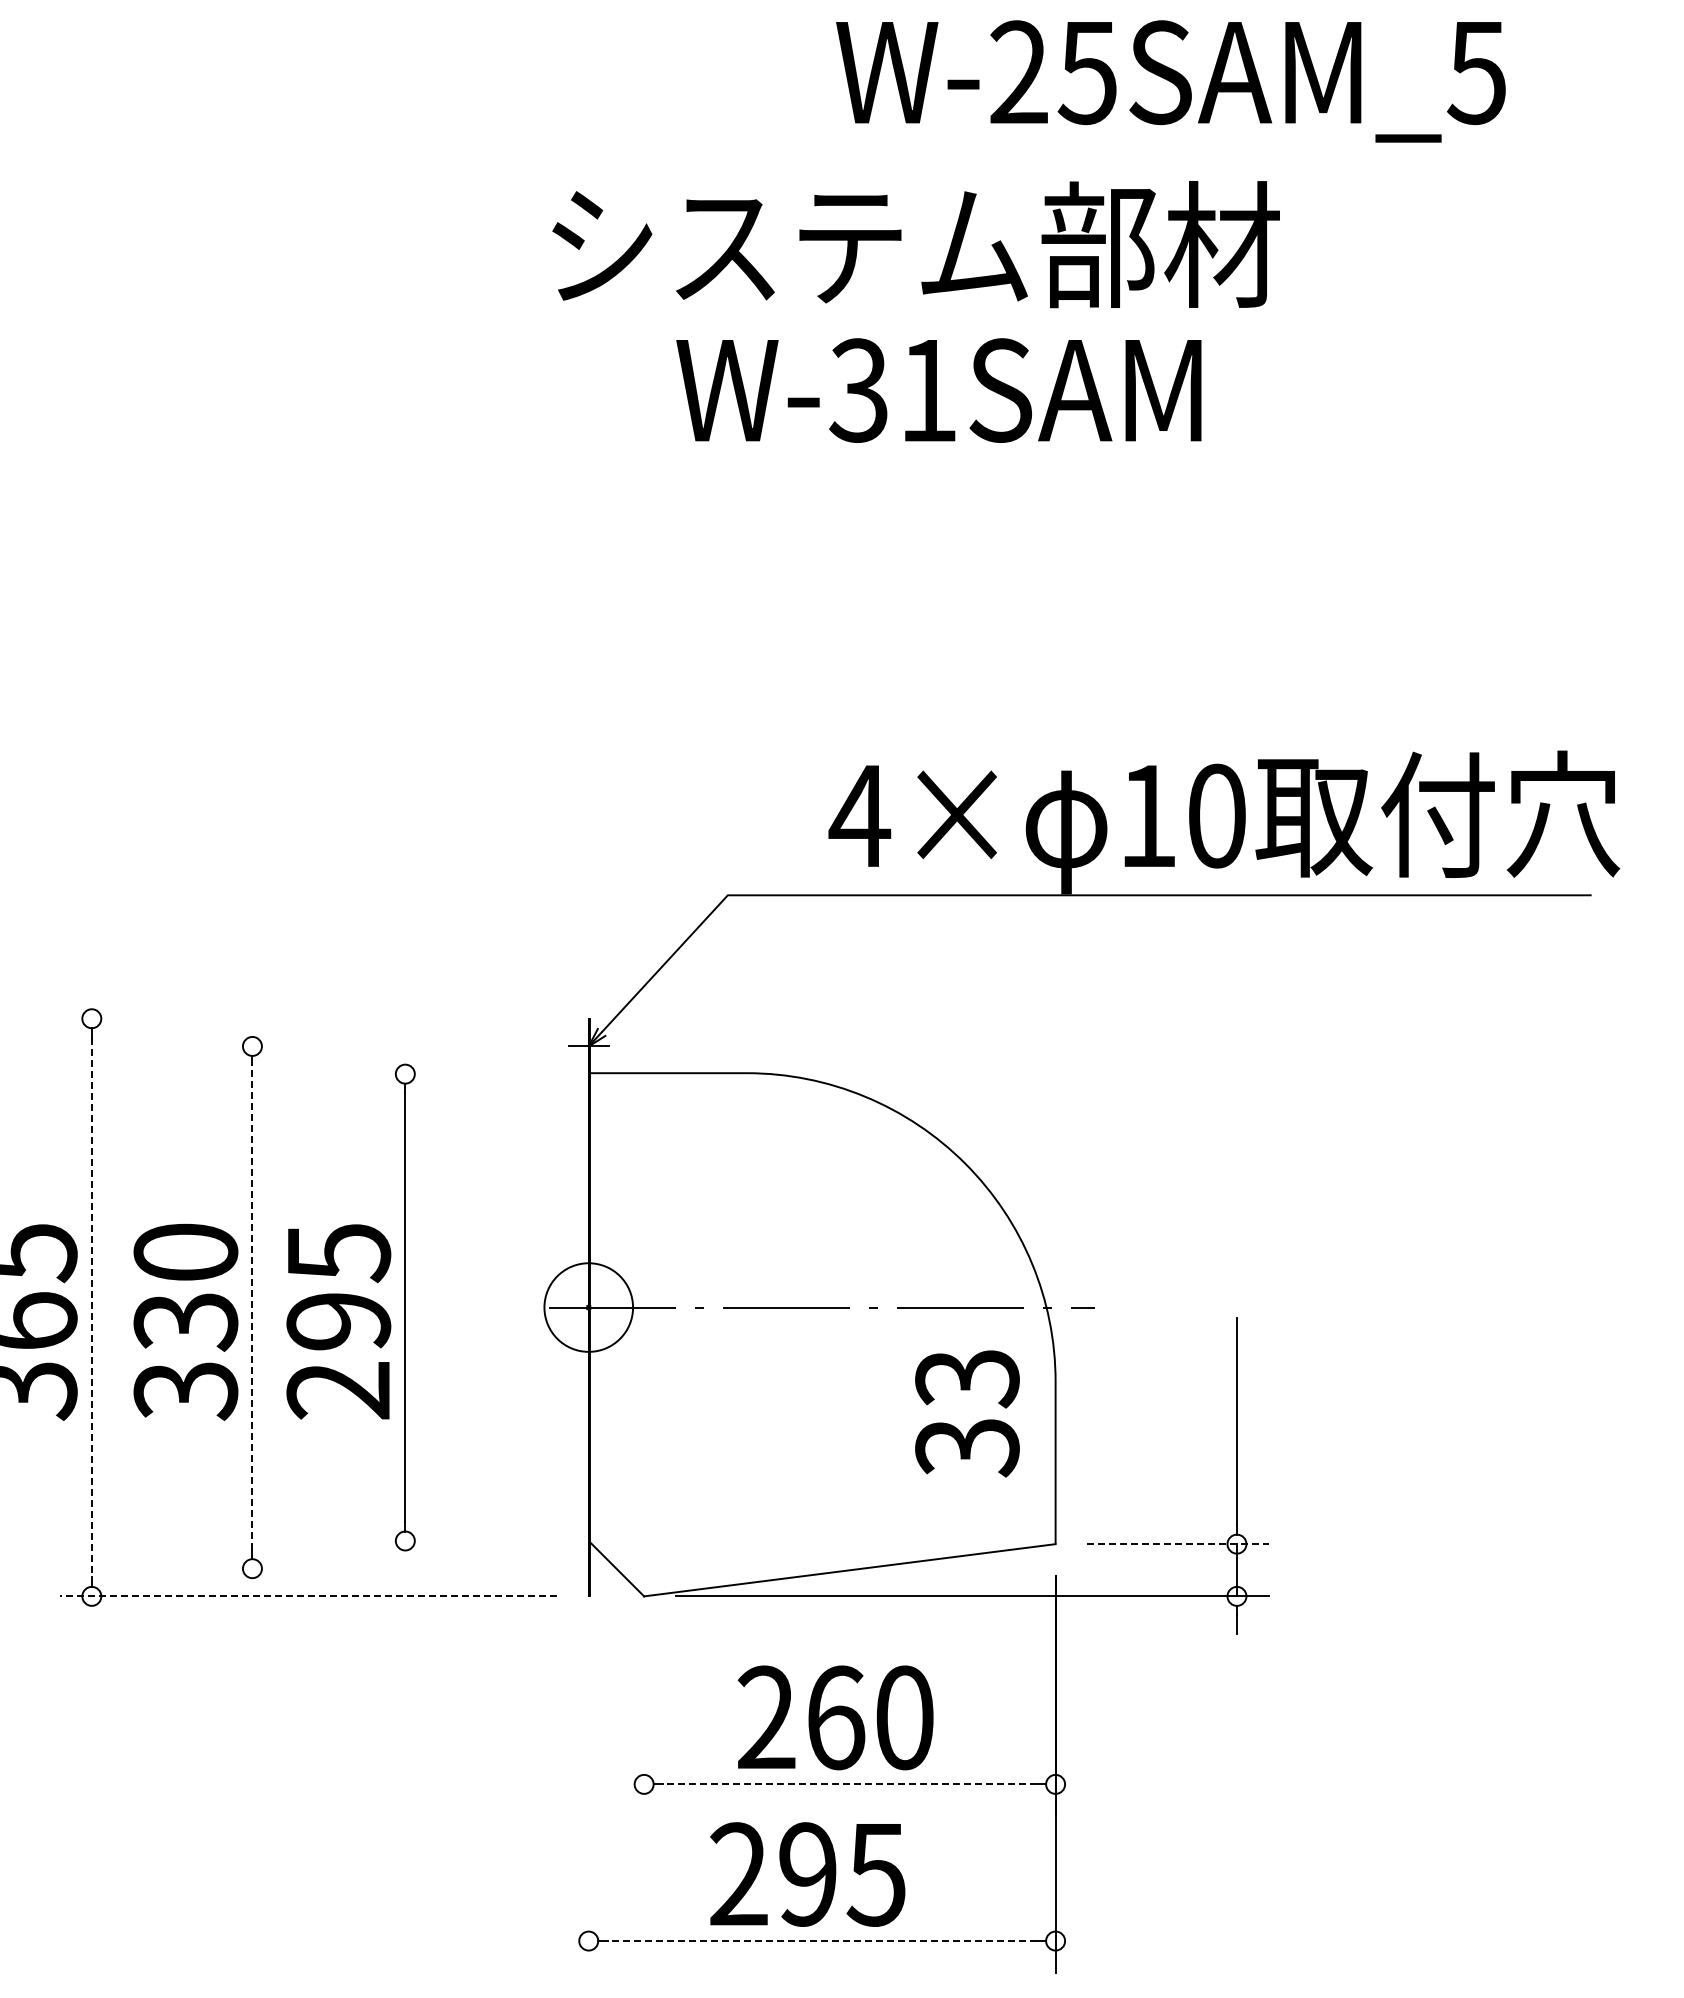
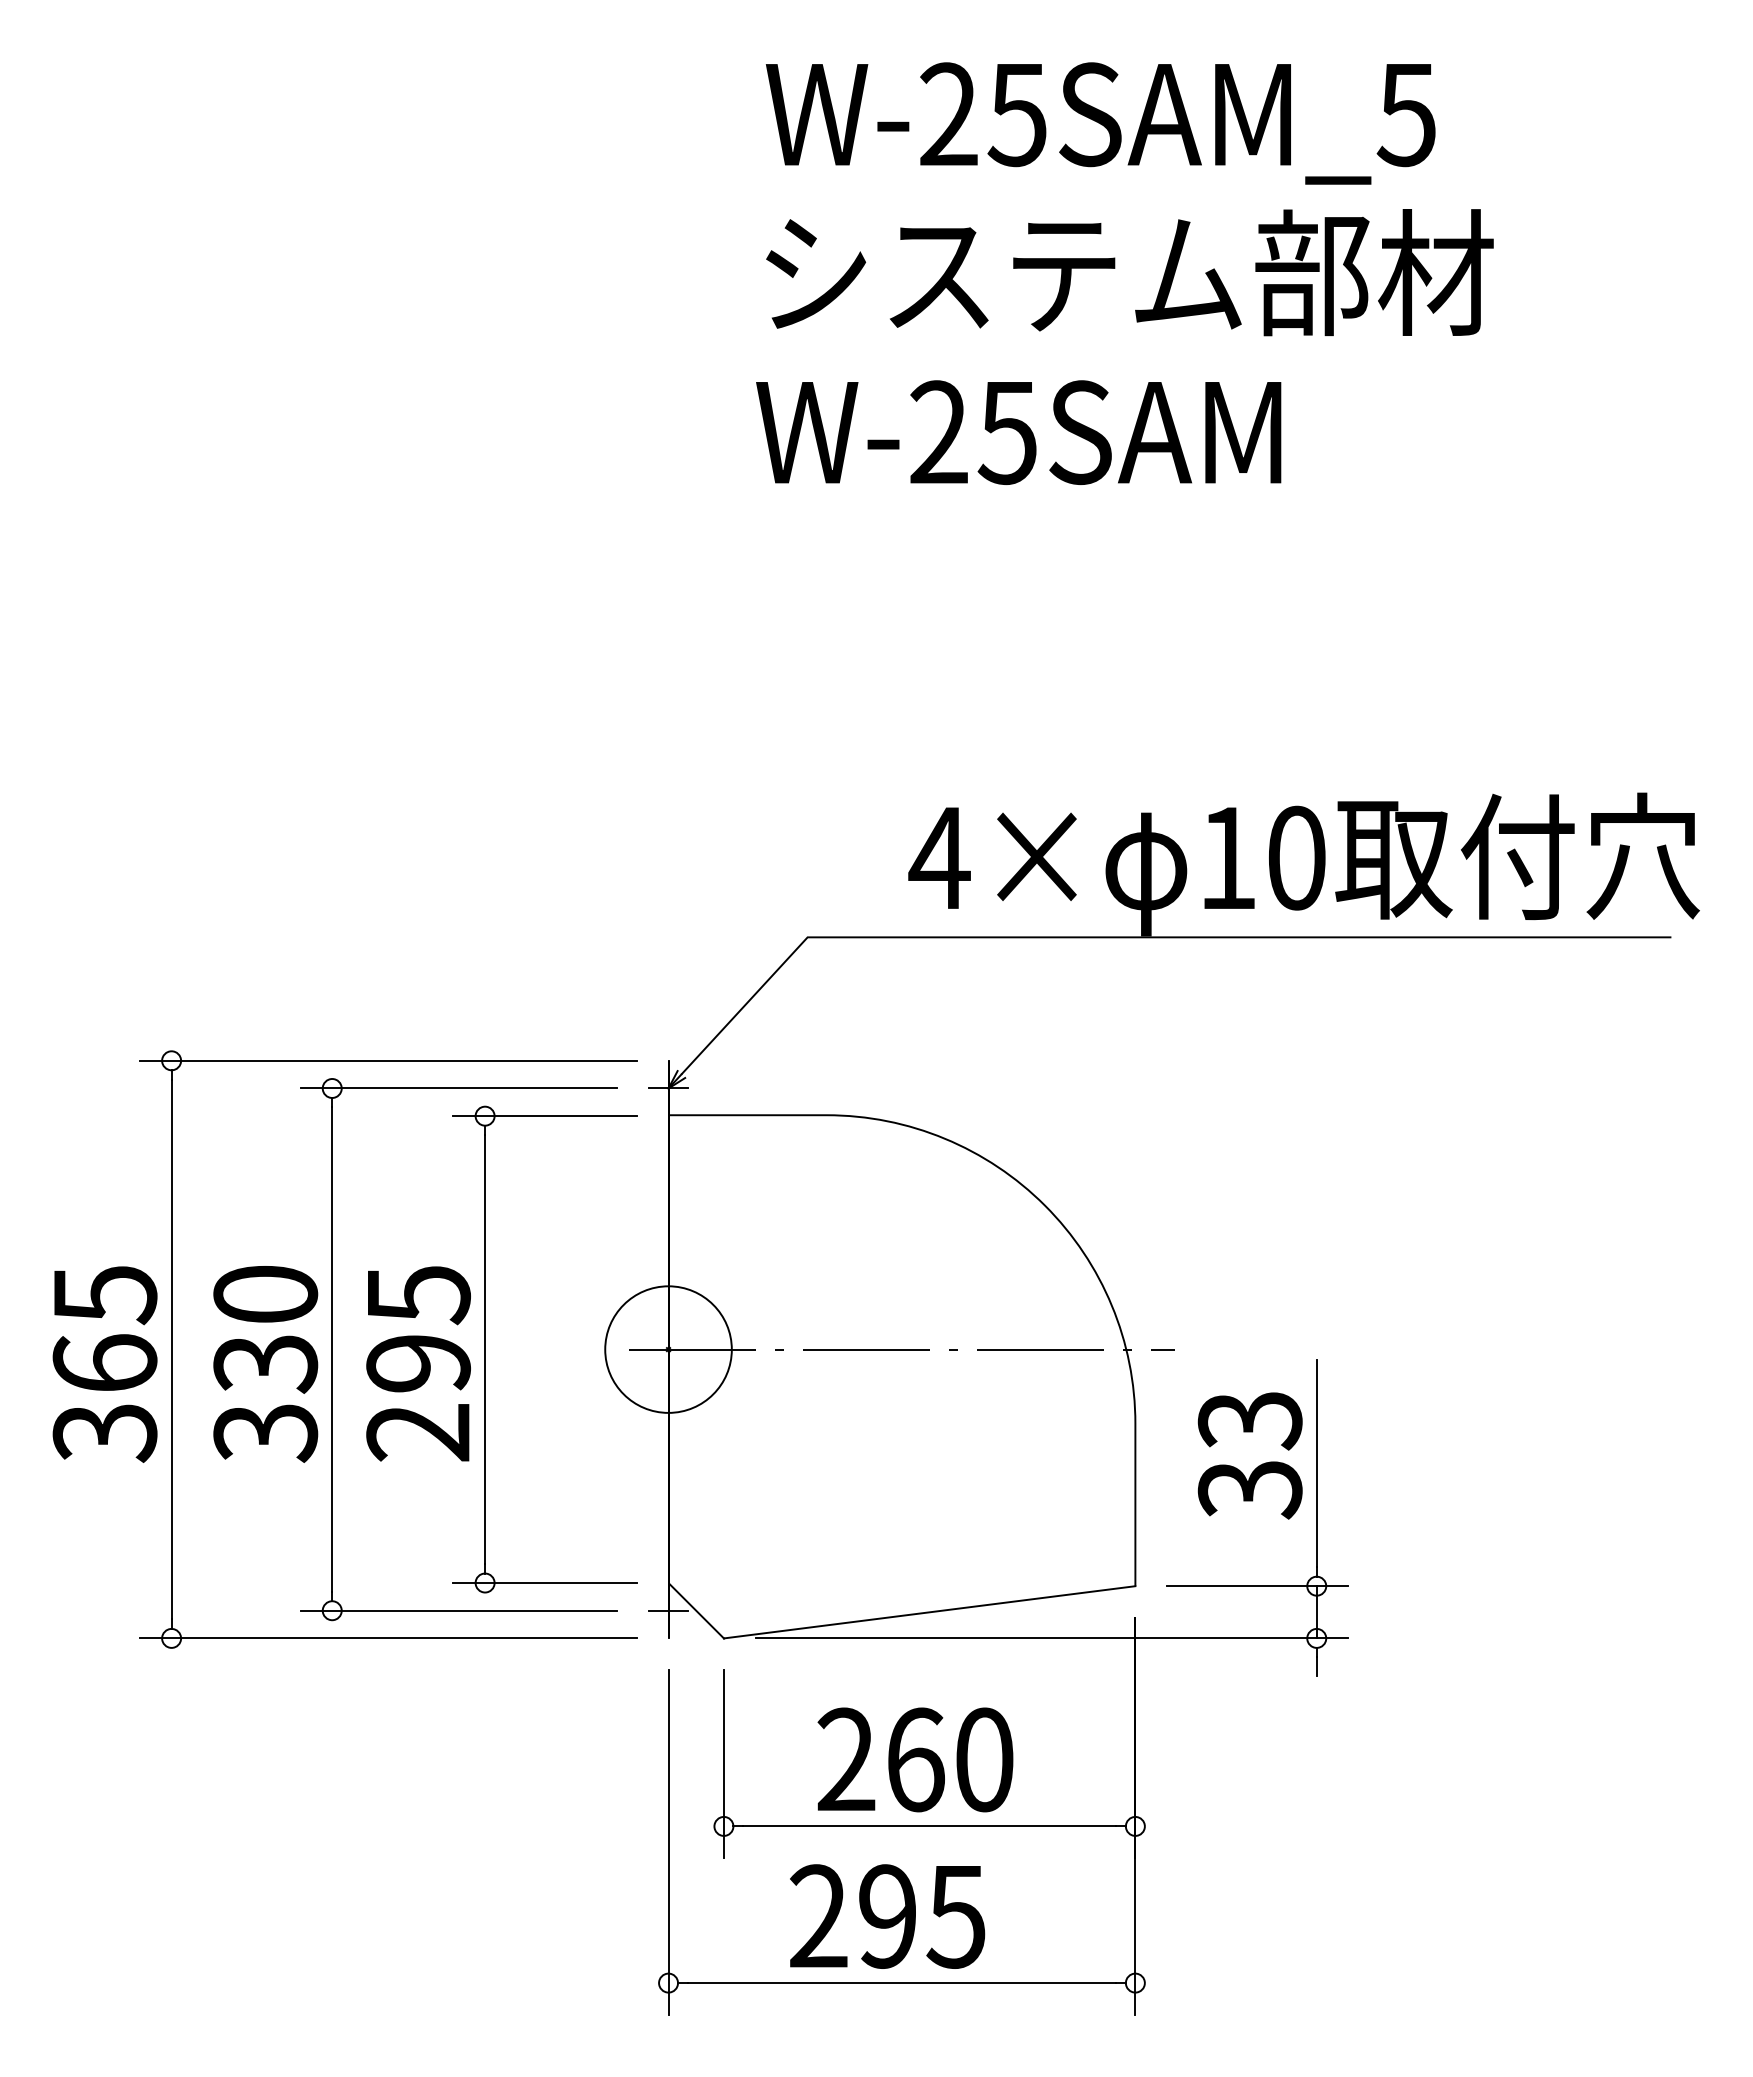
text: (1170, 81) -> (1100, 123), moved
text: (915, 244) -> (1129, 272), moved
text: (892, 390) -> (972, 432), W-31SAM -> W-25SAM
line: (307, 1018) -> (387, 1060), added
line: (378, 1046) -> (458, 1088), added
line: (464, 1074) -> (544, 1116), added
line: (91, 1307) -> (171, 1349), dashed -> solid
line: (252, 1307) -> (332, 1349), dashed -> solid
circle: (588, 1307) -> (668, 1349), size x1.43
text: (966, 1413) -> (1249, 1455), moved
line: (464, 1541) -> (544, 1583), added
line: (1177, 1544) -> (1257, 1586), dashed -> solid
line: (378, 1568) -> (458, 1610), added
line: (588, 1568) -> (668, 1610), added
line: (307, 1596) -> (387, 1638), dashed -> solid
line: (643, 1722) -> (723, 1764), added
line: (849, 1784) -> (929, 1826), dashed -> solid
line: (588, 1800) -> (668, 1842), added
line: (821, 1941) -> (901, 1983), dashed -> solid

